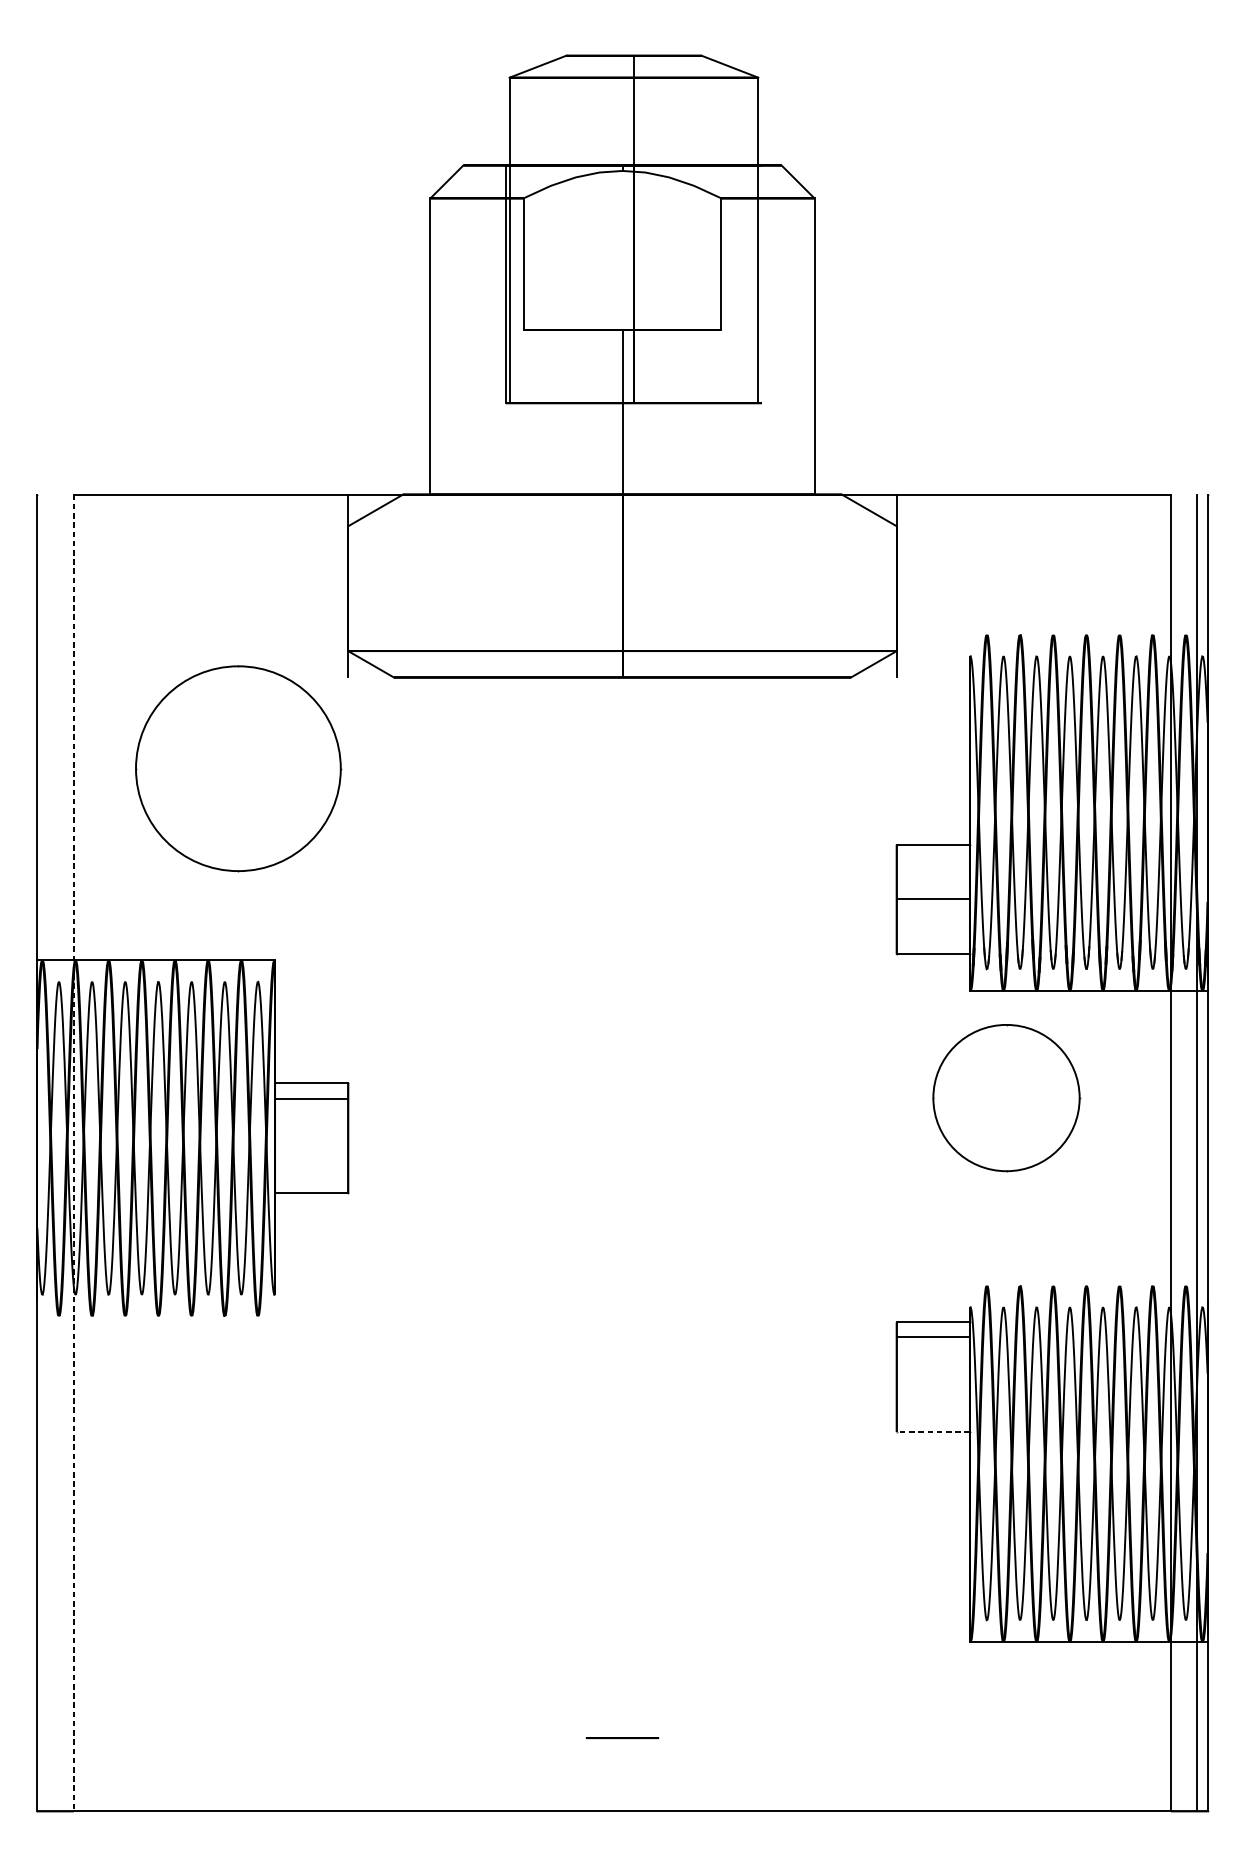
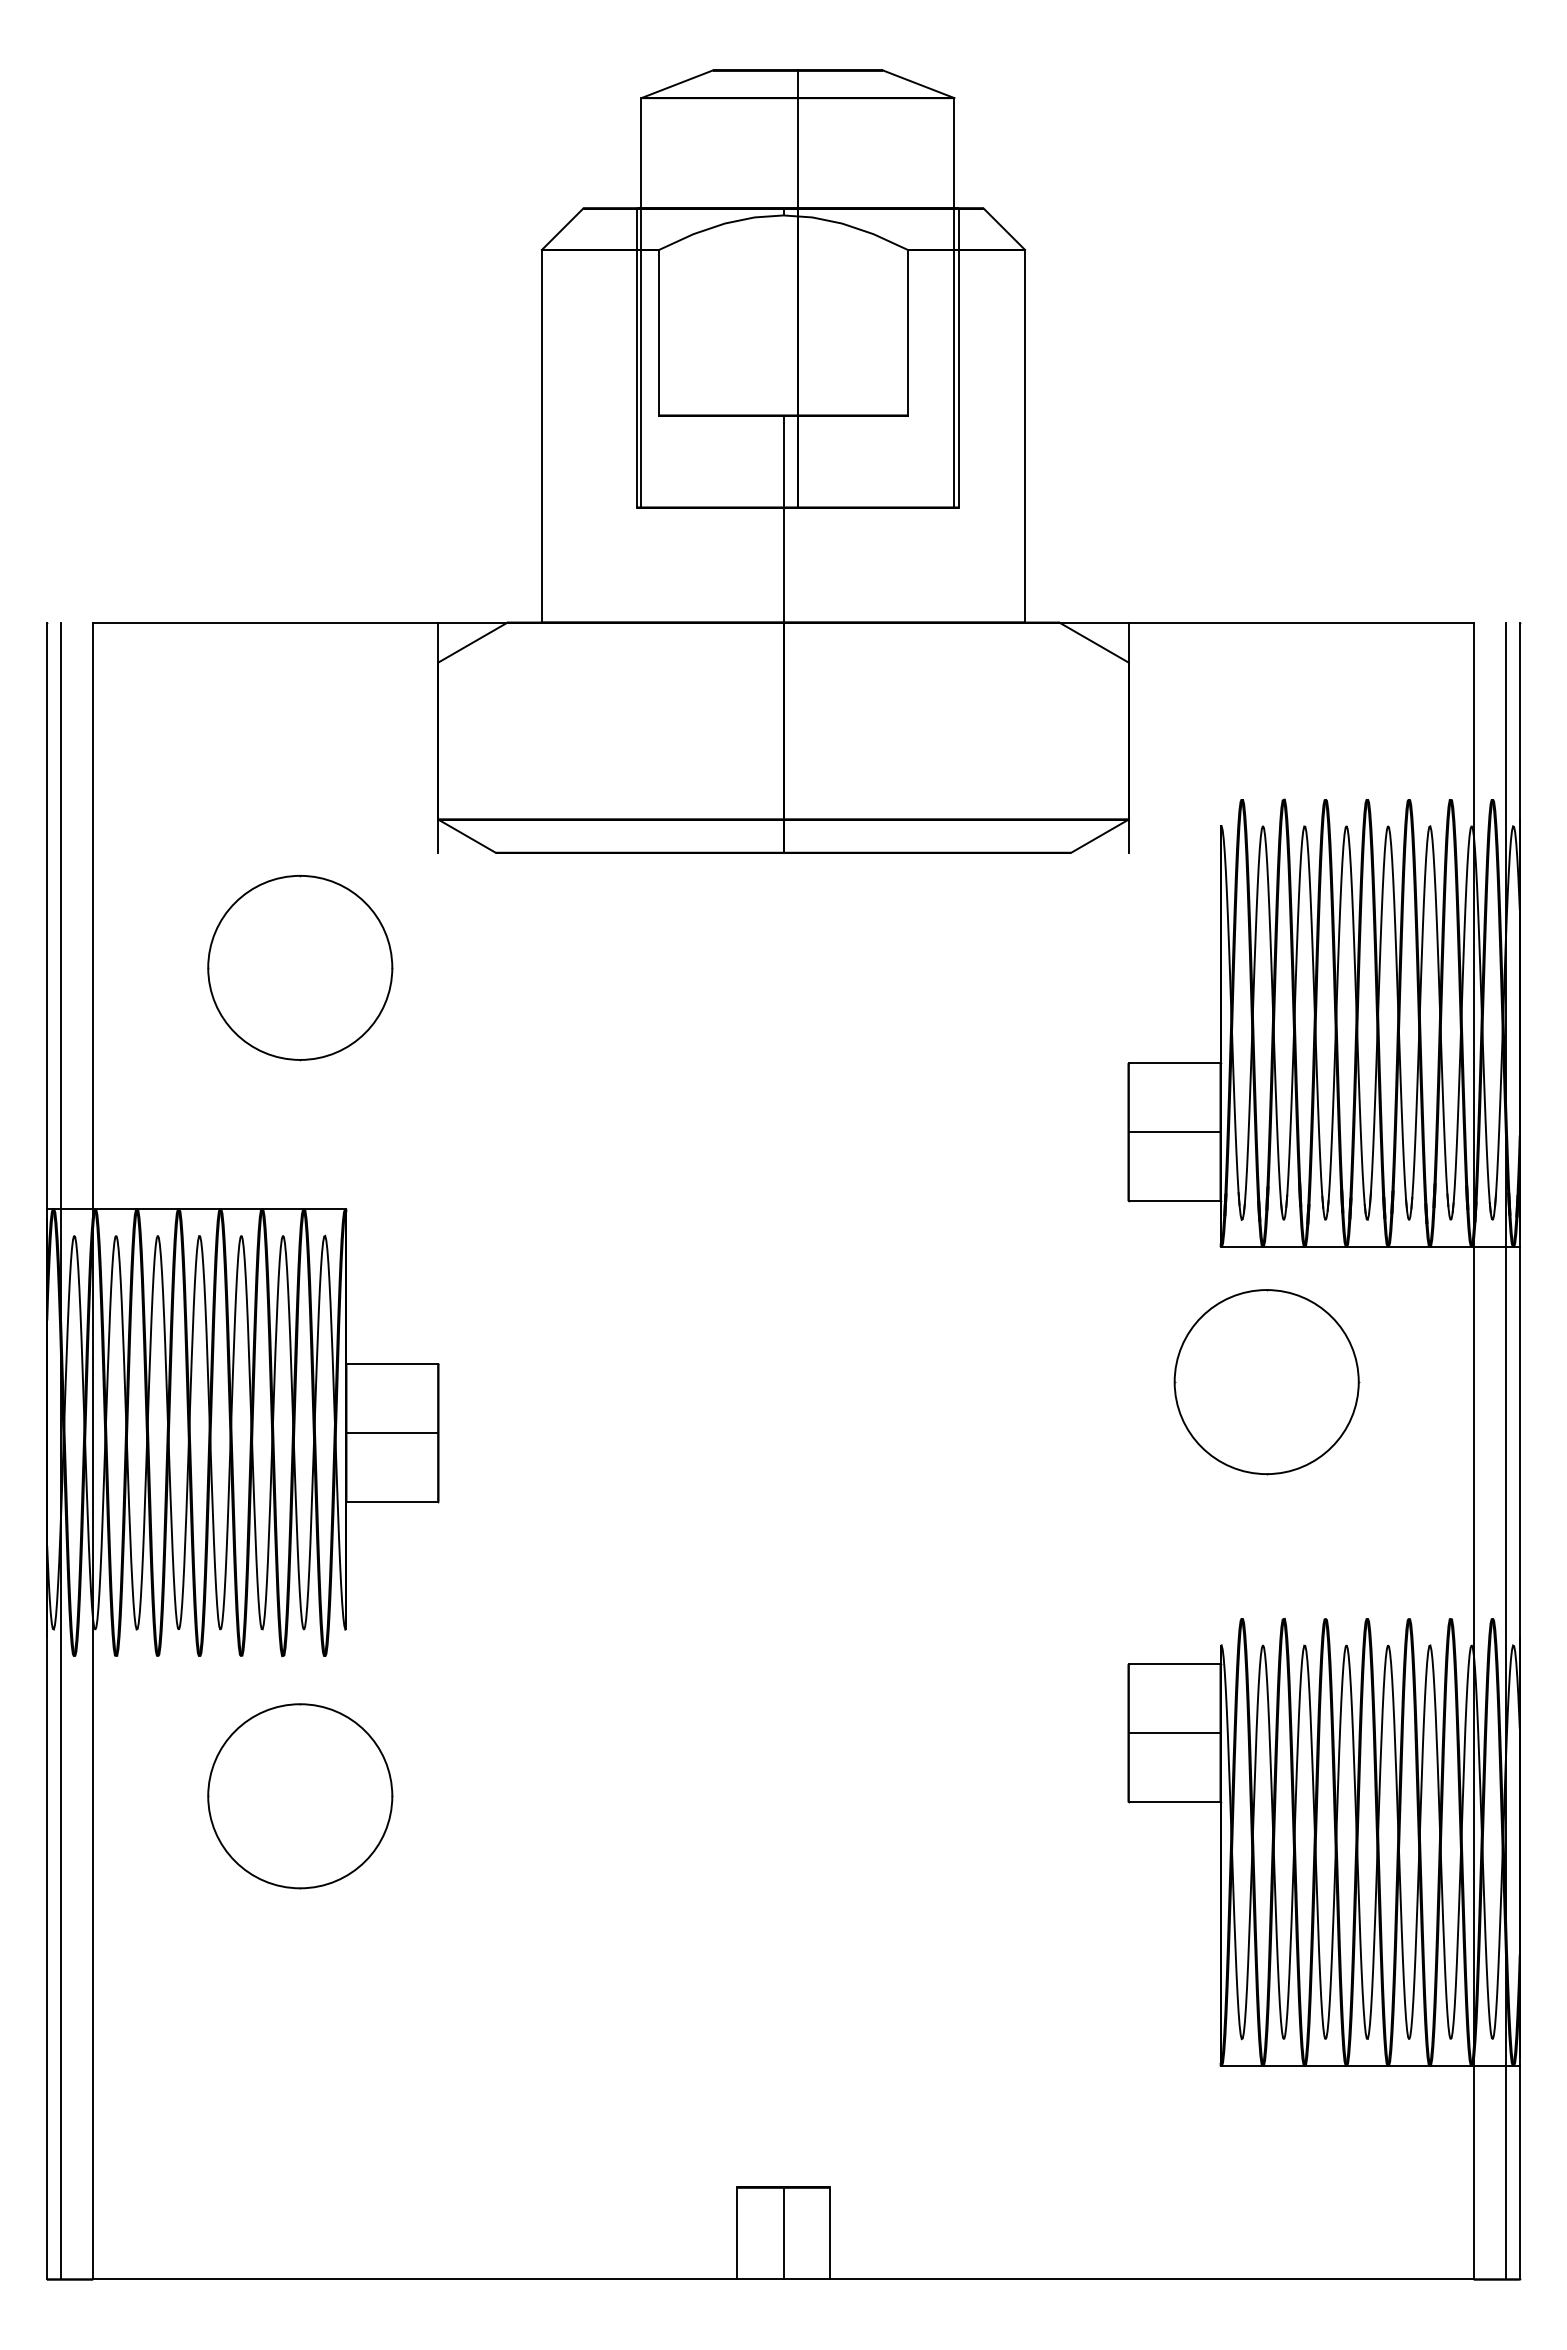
line: (762, 283) -> (959, 357), added
circle: (238, 769) -> (300, 968), size x0.71
line: (311, 1098) -> (392, 1432), moved
line: (47, 1152) -> (60, 1450), added
line: (74, 1153) -> (93, 1451), dashed -> solid
line: (933, 1336) -> (1174, 1733), moved
circle: (238, 1427) -> (300, 1796), added
line: (933, 1432) -> (1174, 1802), dashed -> solid
line: (585, 1774) -> (737, 2233), added
line: (622, 1774) -> (783, 2233), added
line: (659, 1774) -> (829, 2233), added

